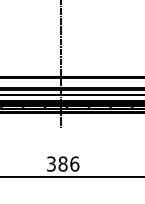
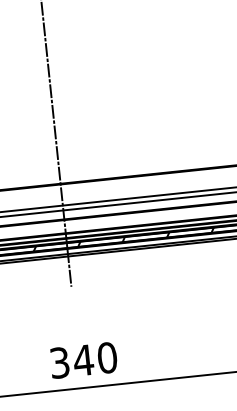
text: (68, 163) -> (94, 358), 386 -> 340

